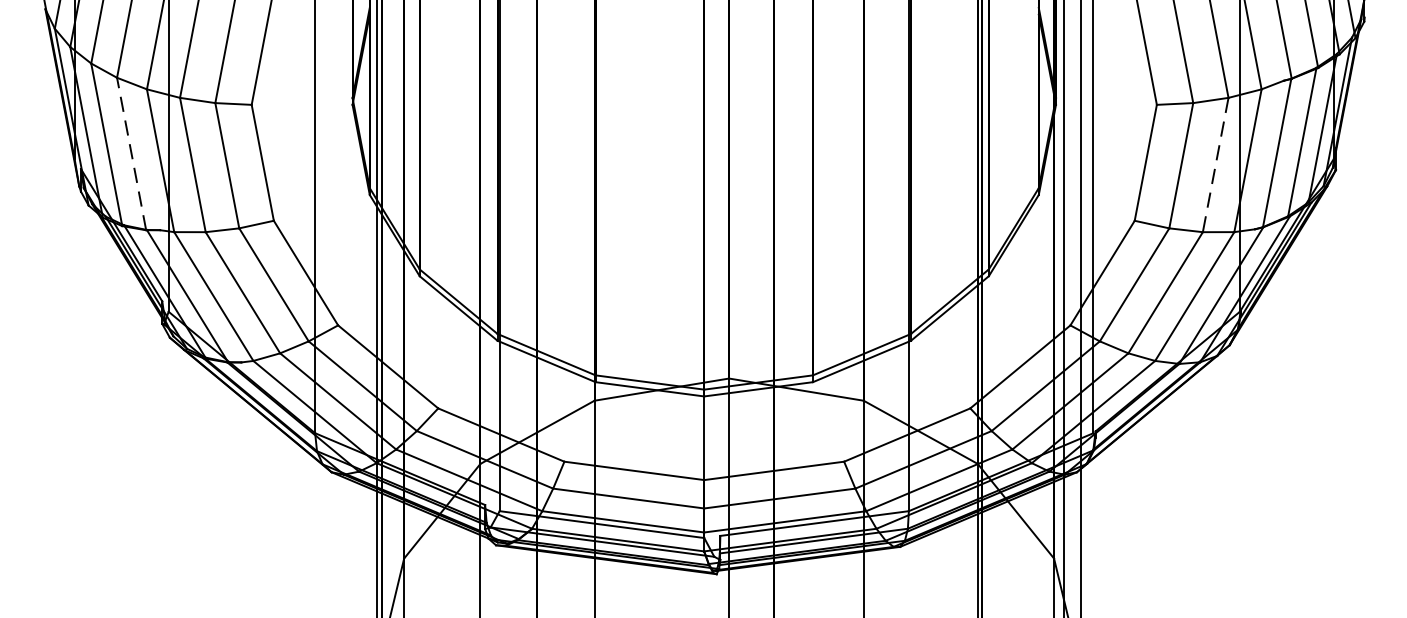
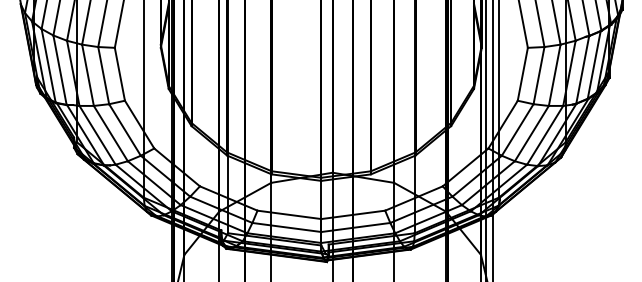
line: (130, 152) -> (59, 69), dashed -> solid
line: (1215, 165) -> (554, 75), dashed -> solid

